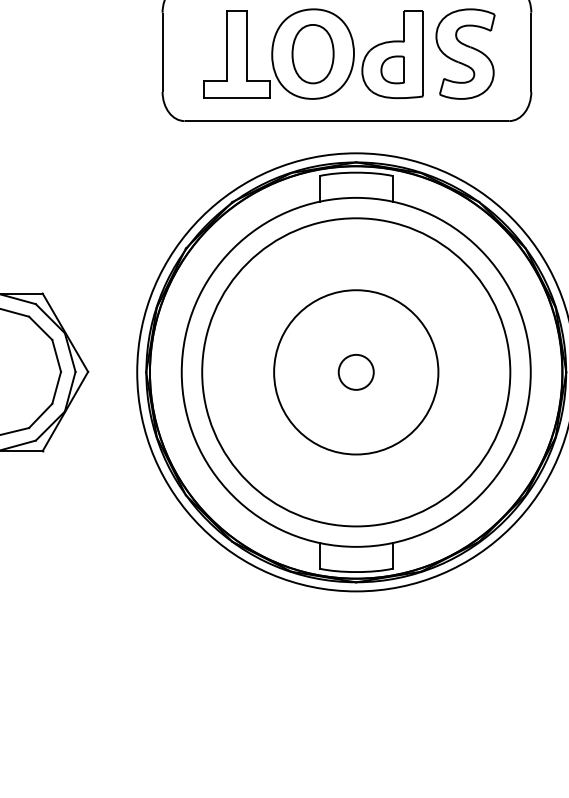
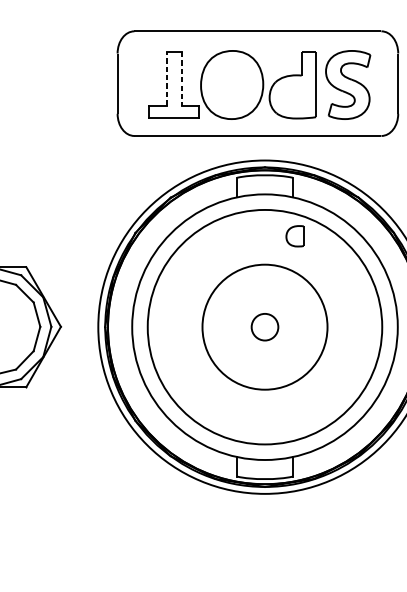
line: (227, 45) -> (167, 78), solid -> dashed
line: (246, 46) -> (181, 79), solid -> dashed
part: (312, 54) -> (231, 85), removed
part: (392, 69) -> (294, 235), moved

